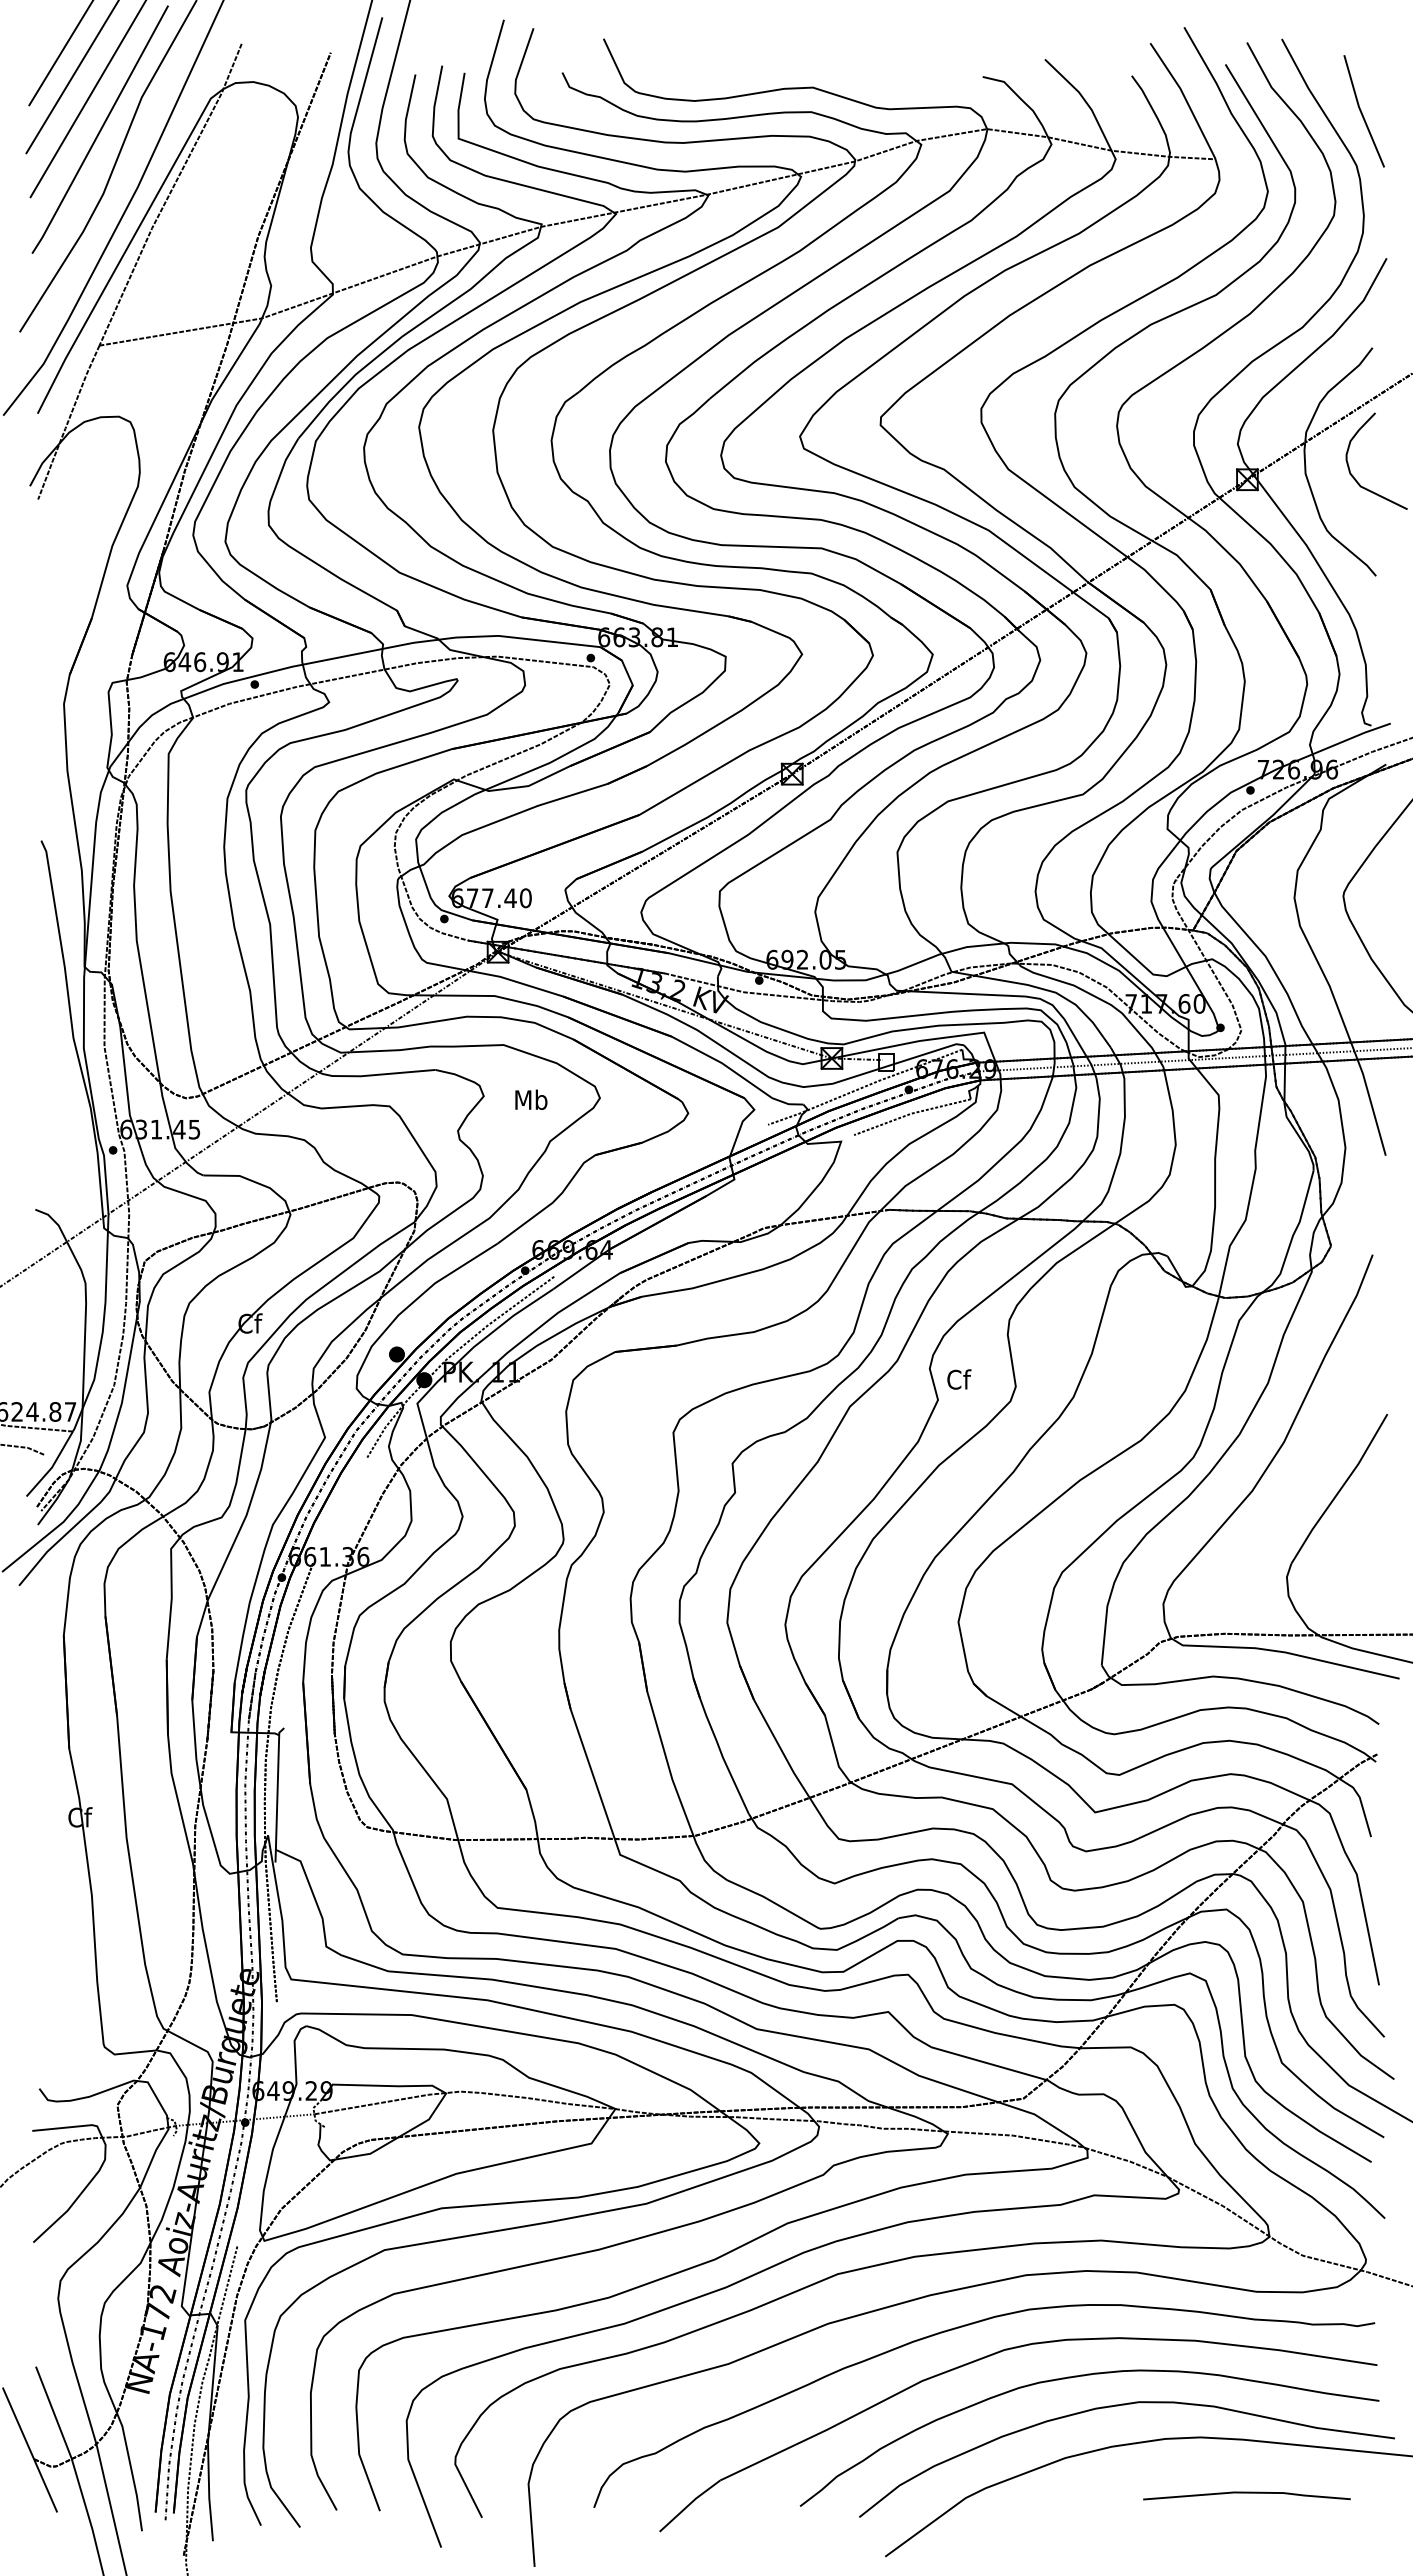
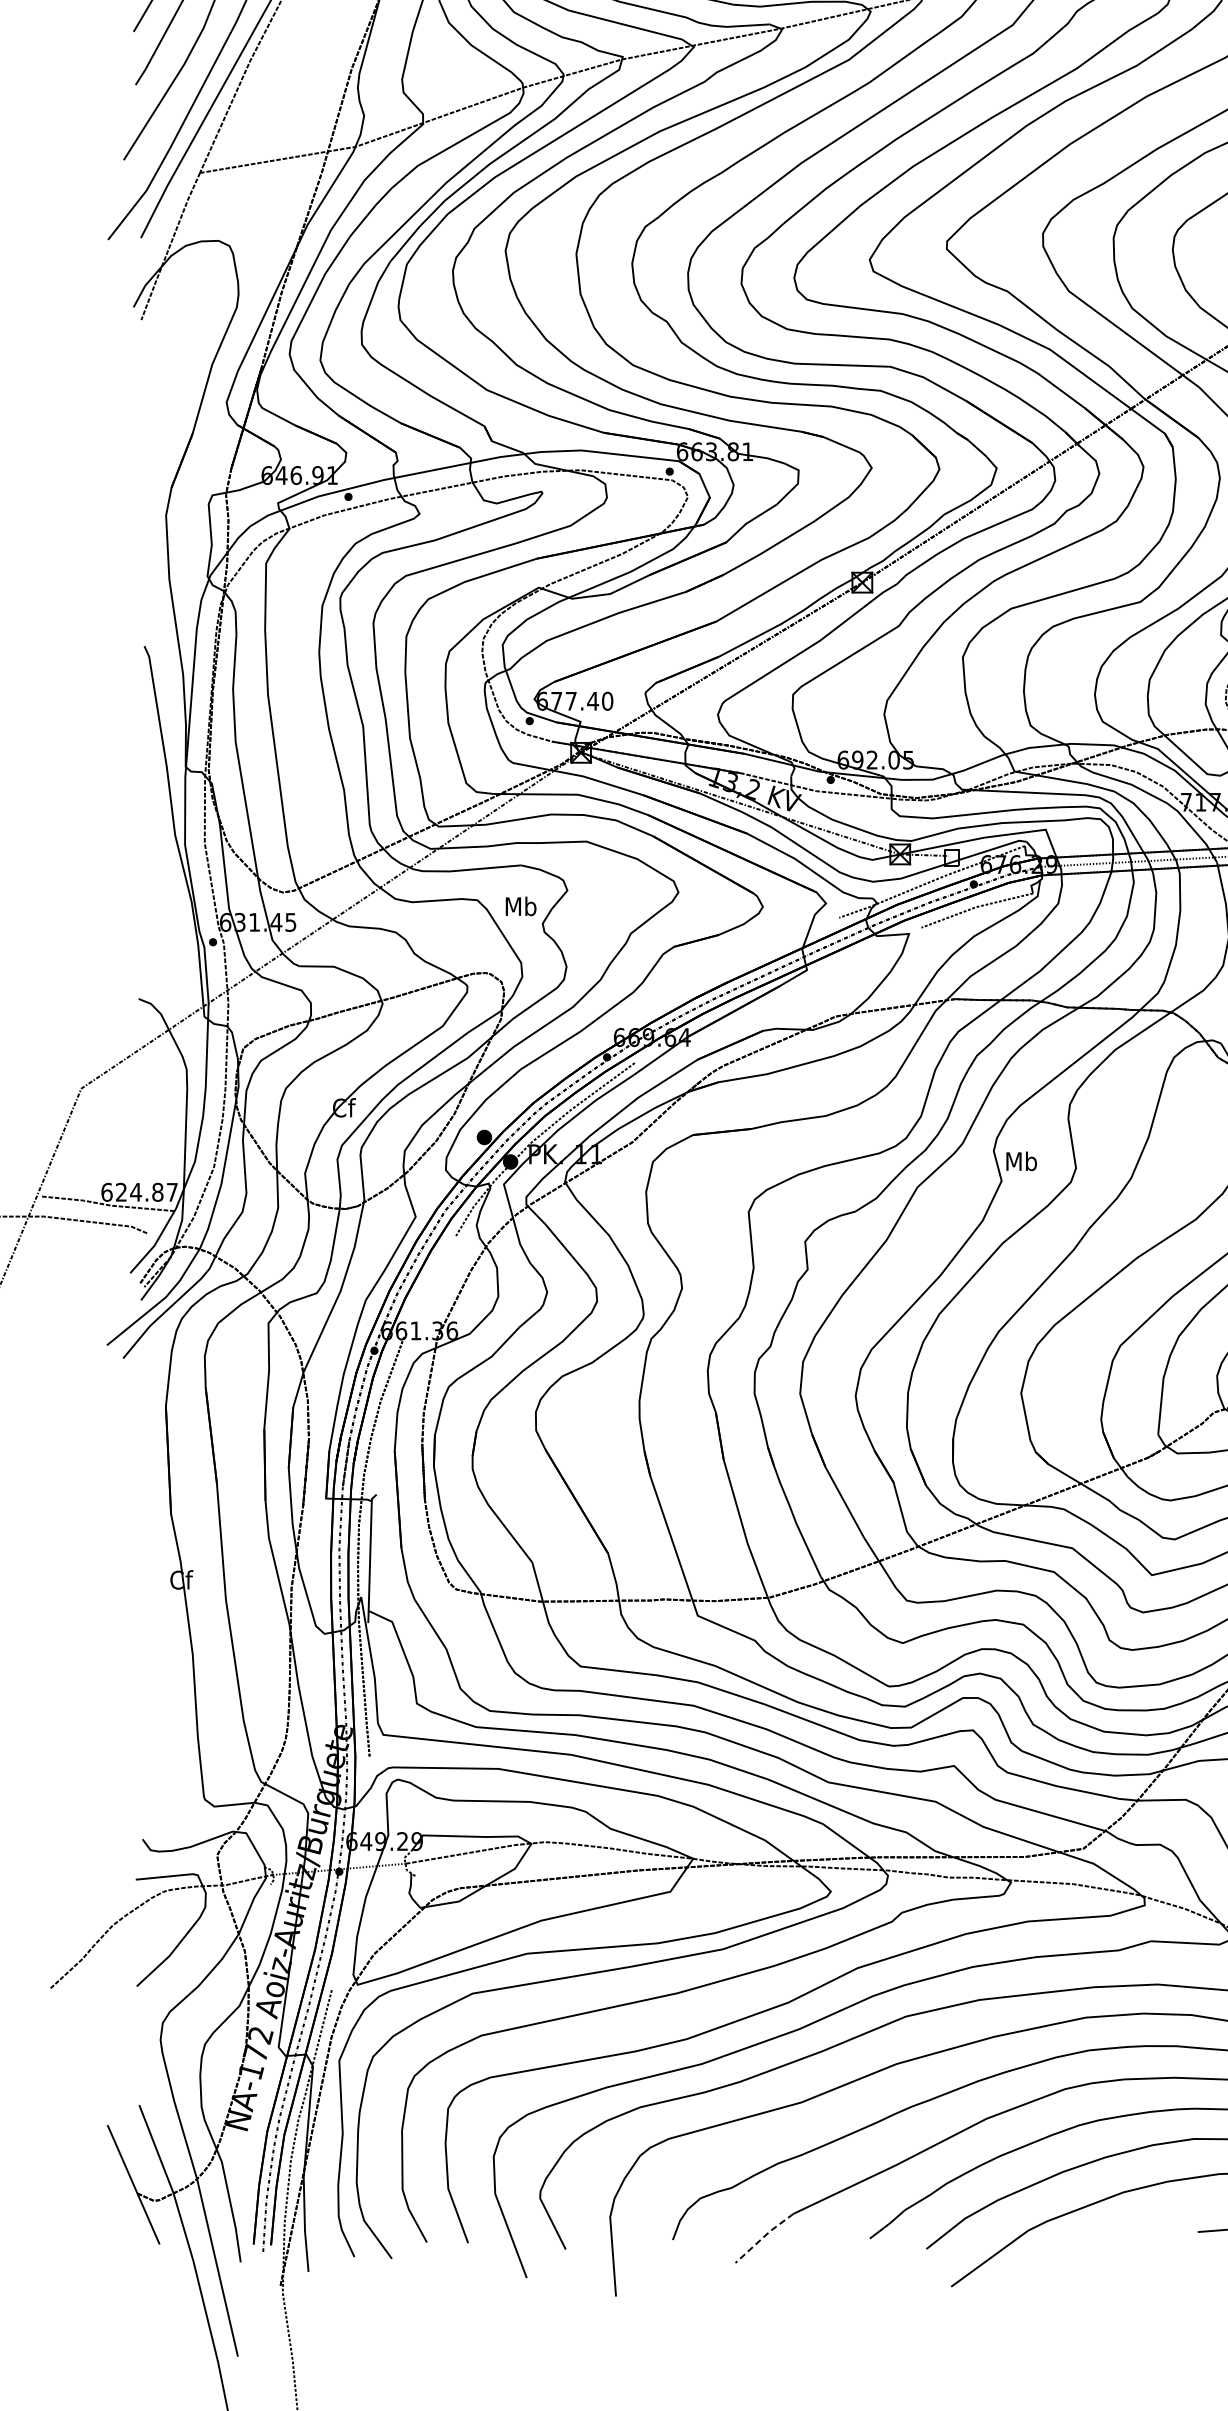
text: (531, 1099) -> (521, 906), moved
text: (958, 1379) -> (1021, 1161), Cf -> Mb
line: (689, 2504) -> (764, 2236), solid -> dashed

